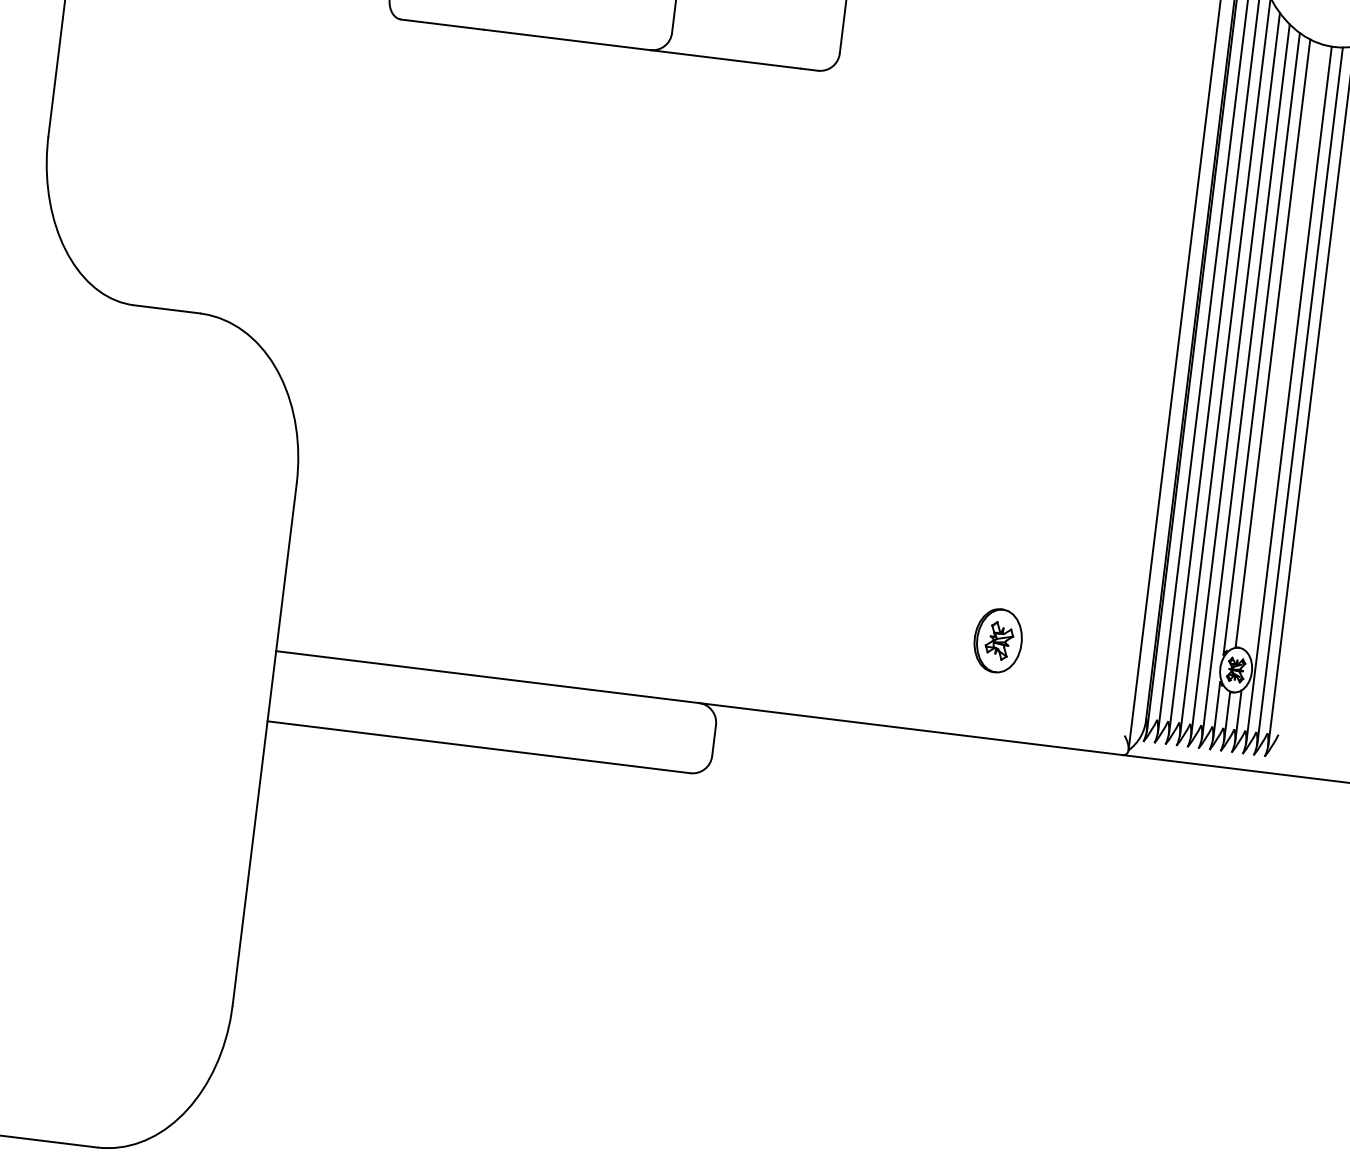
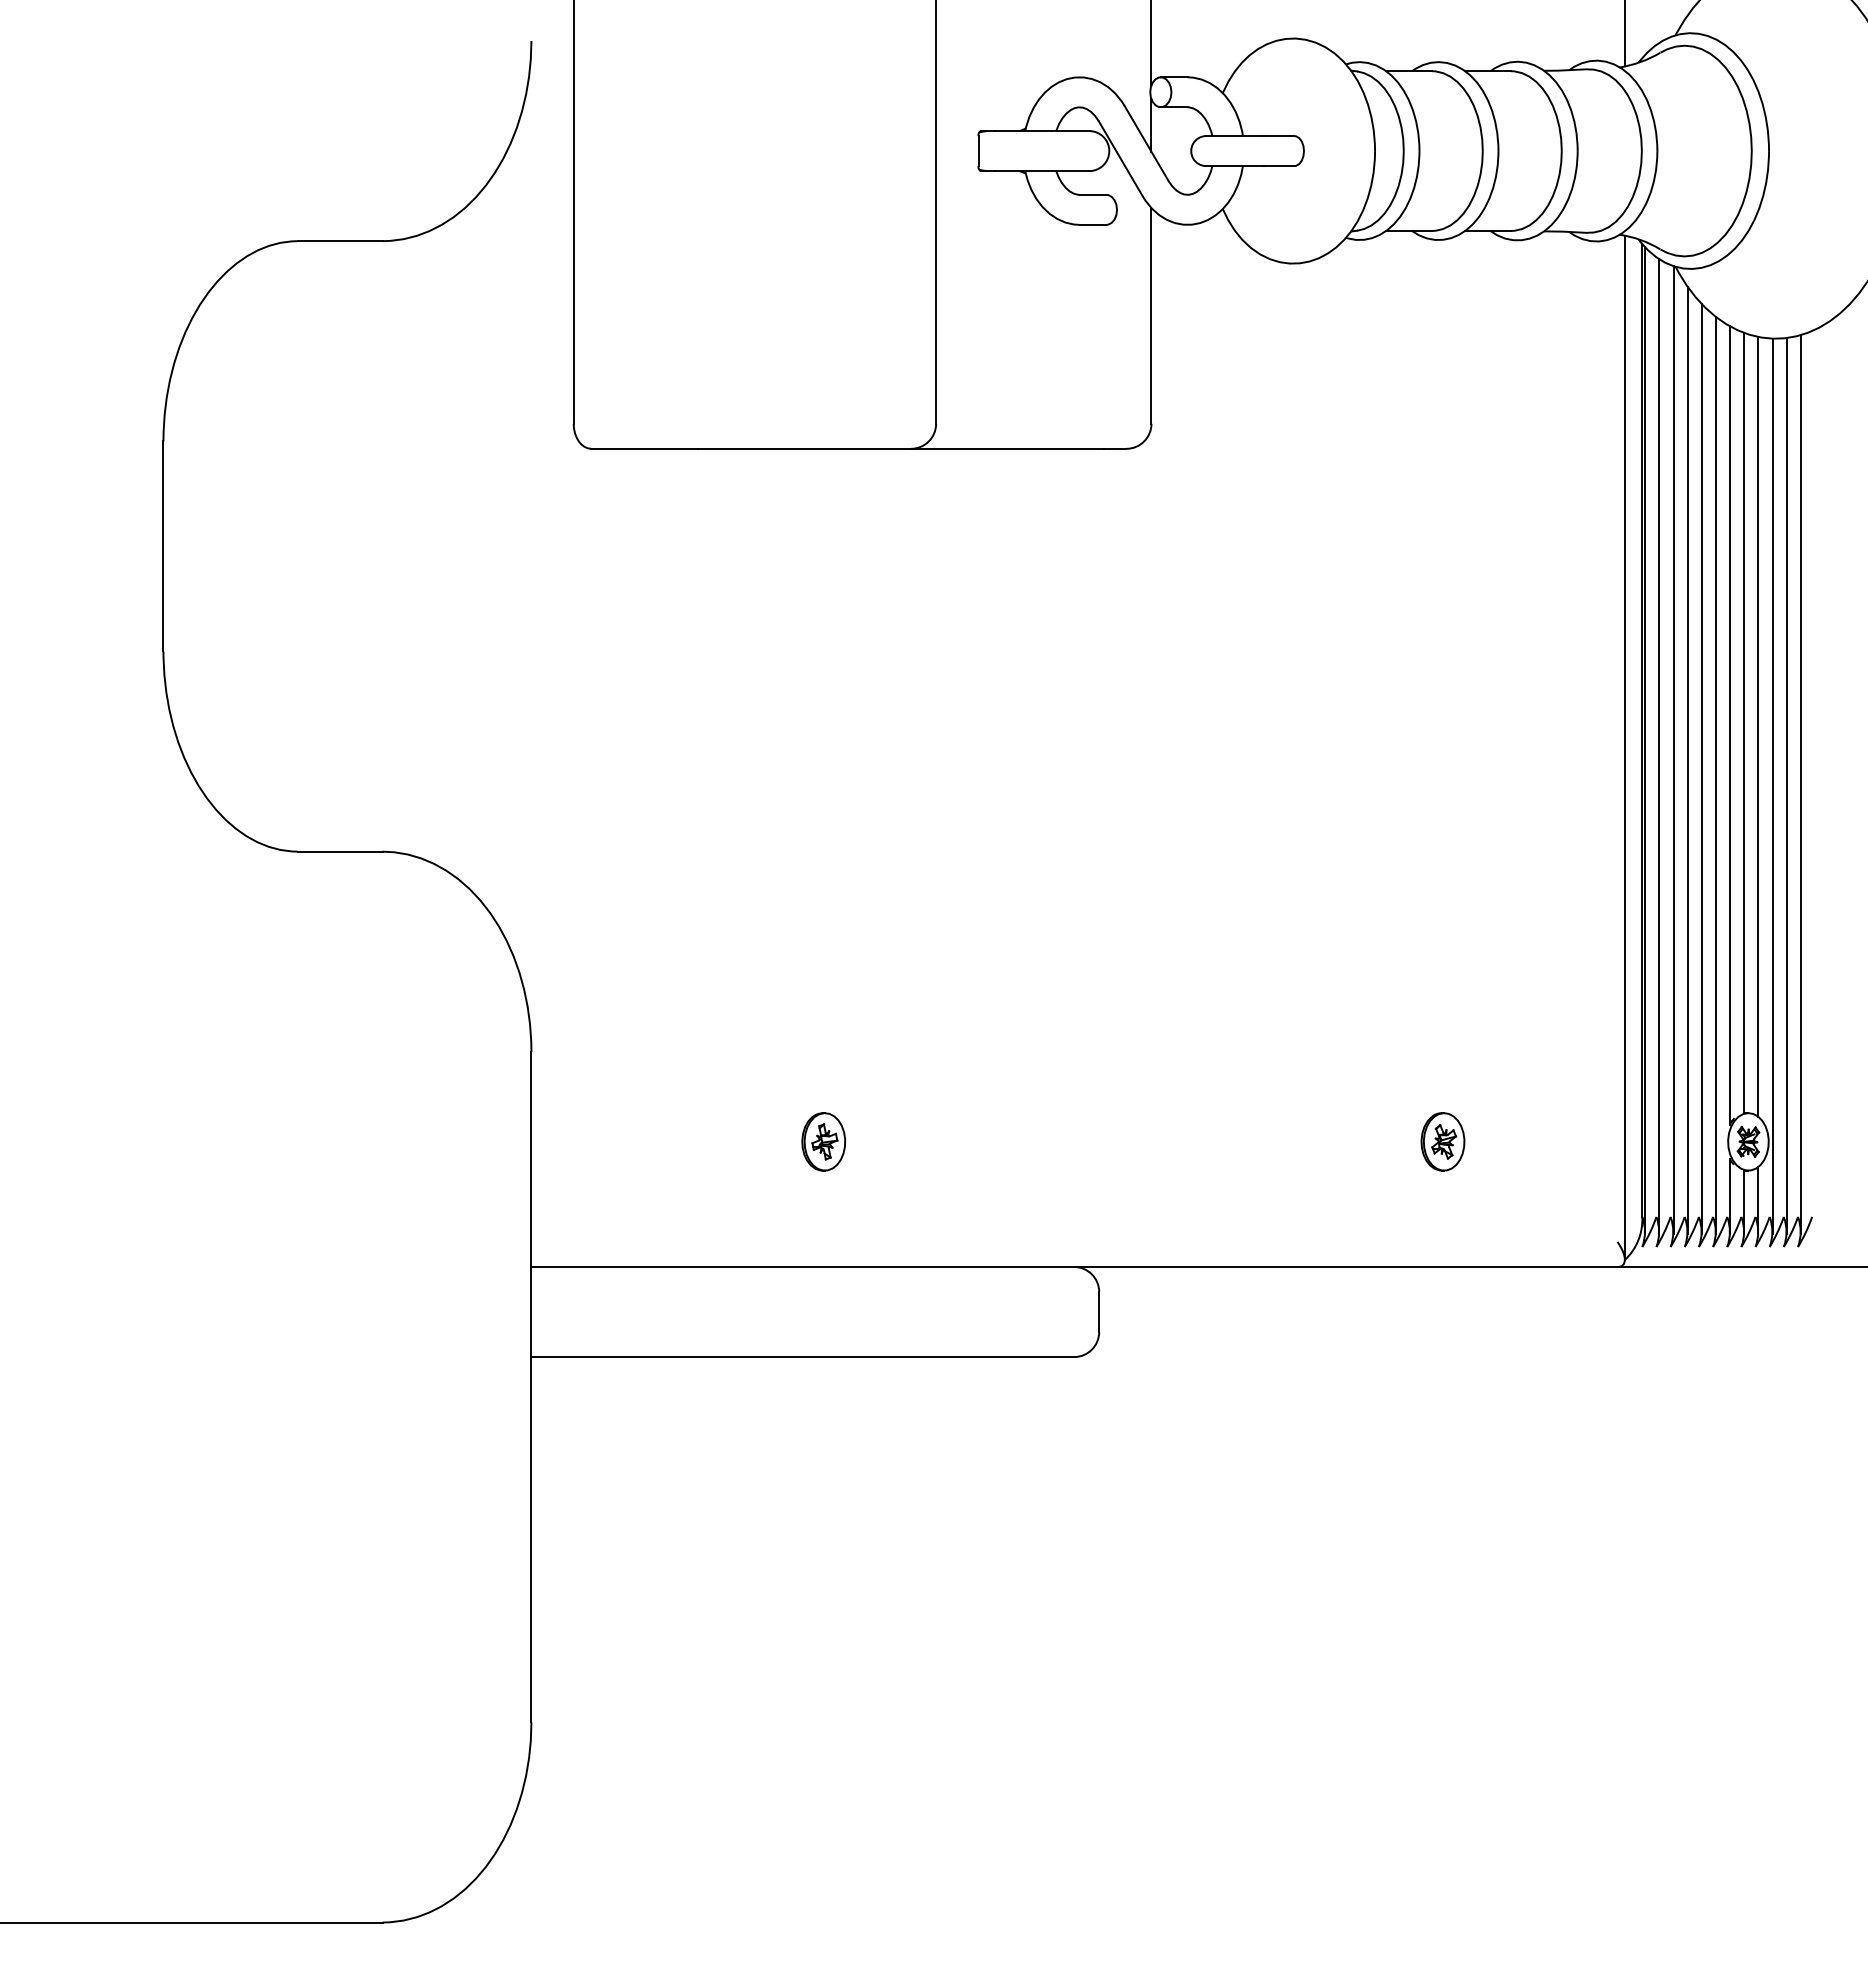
line: (1283, 347) -> (1758, 726), added
part: (515, 581) -> (823, 1141), added
part: (997, 640) -> (1442, 1141), size x0.71

